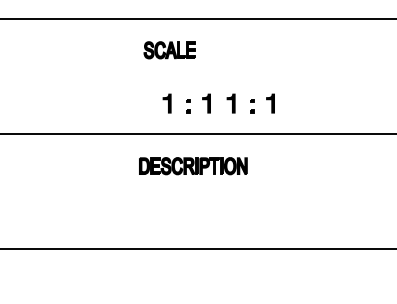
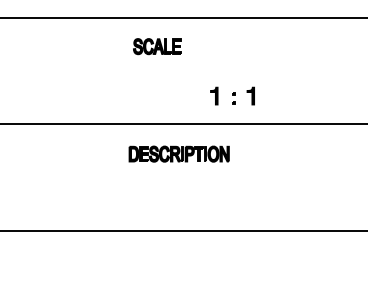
part: (186, 103) -> (172, 95), removed

